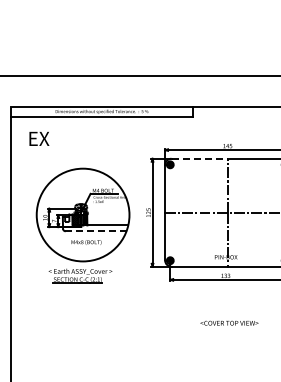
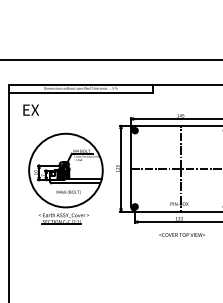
line: (200, 158) -> (159, 125), dashed -> solid
line: (95, 231) -> (75, 183), dashed -> solid
text: (229, 322) -> (182, 234), moved

